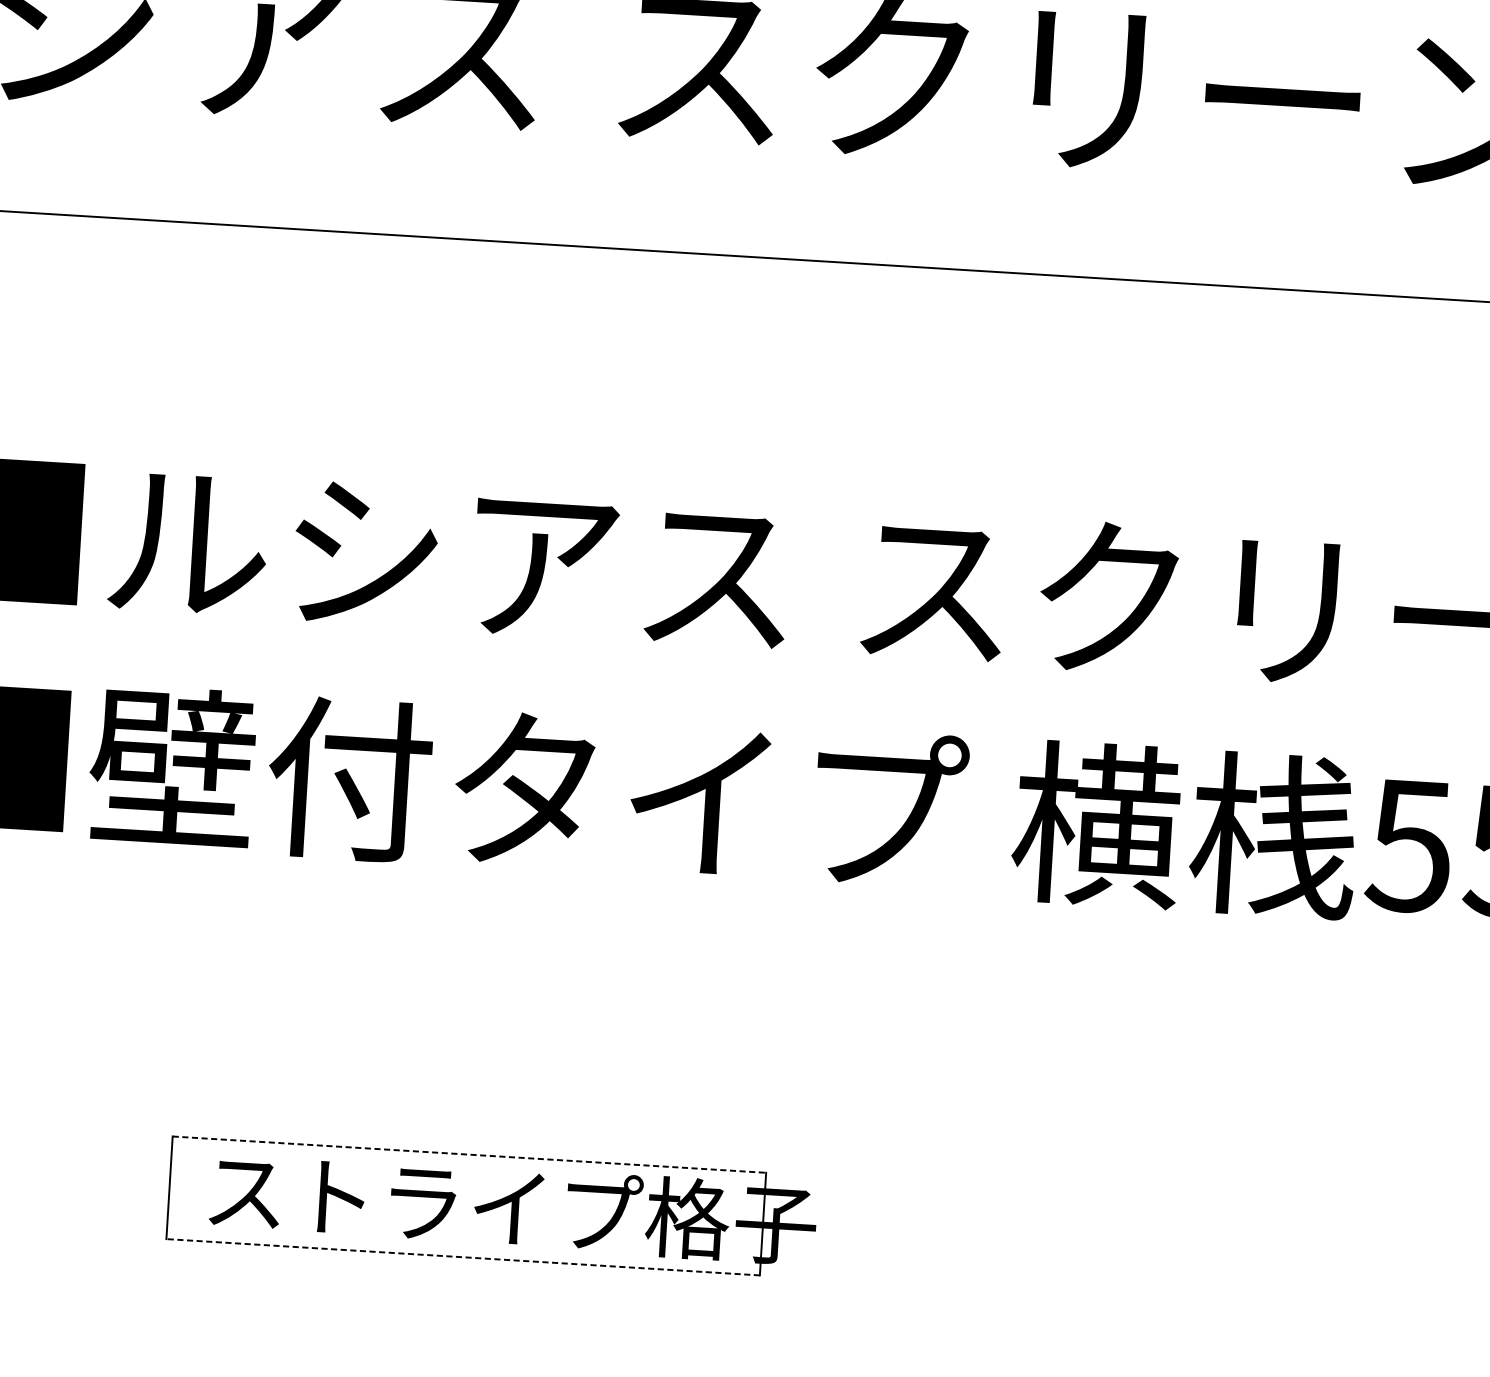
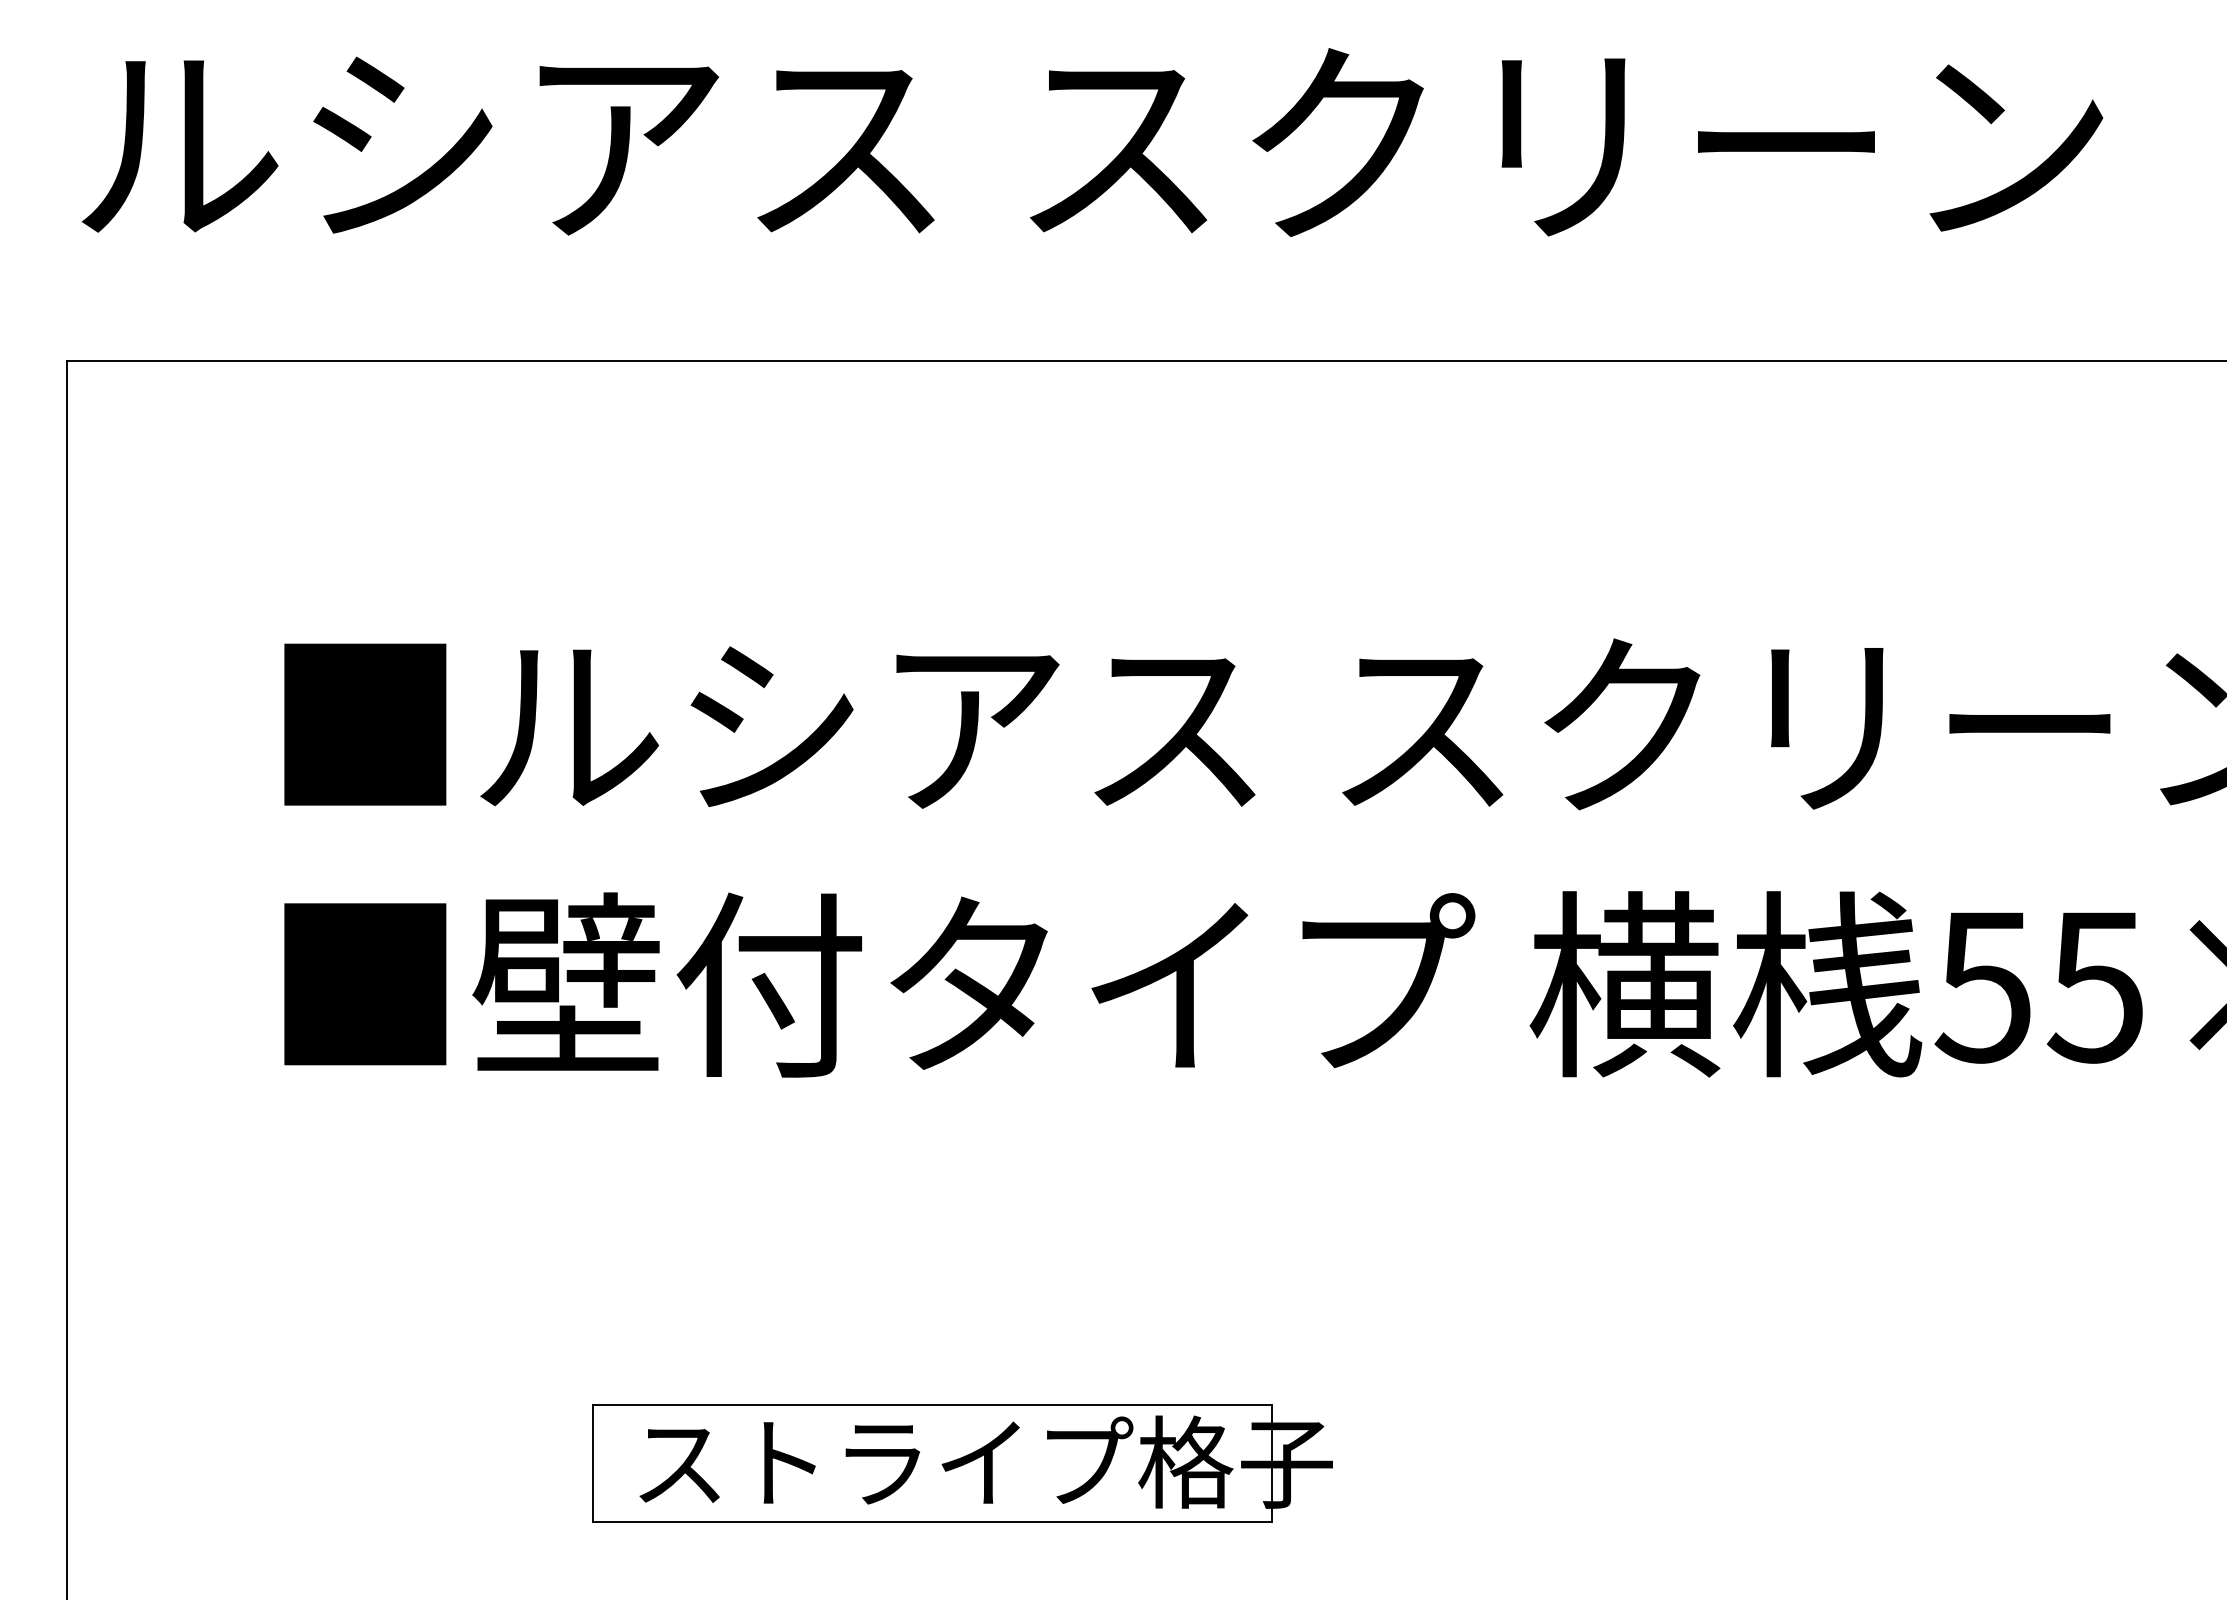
line: (469, 1154) -> (932, 1404), dashed -> solid
line: (463, 1257) -> (932, 1522), dashed -> solid

